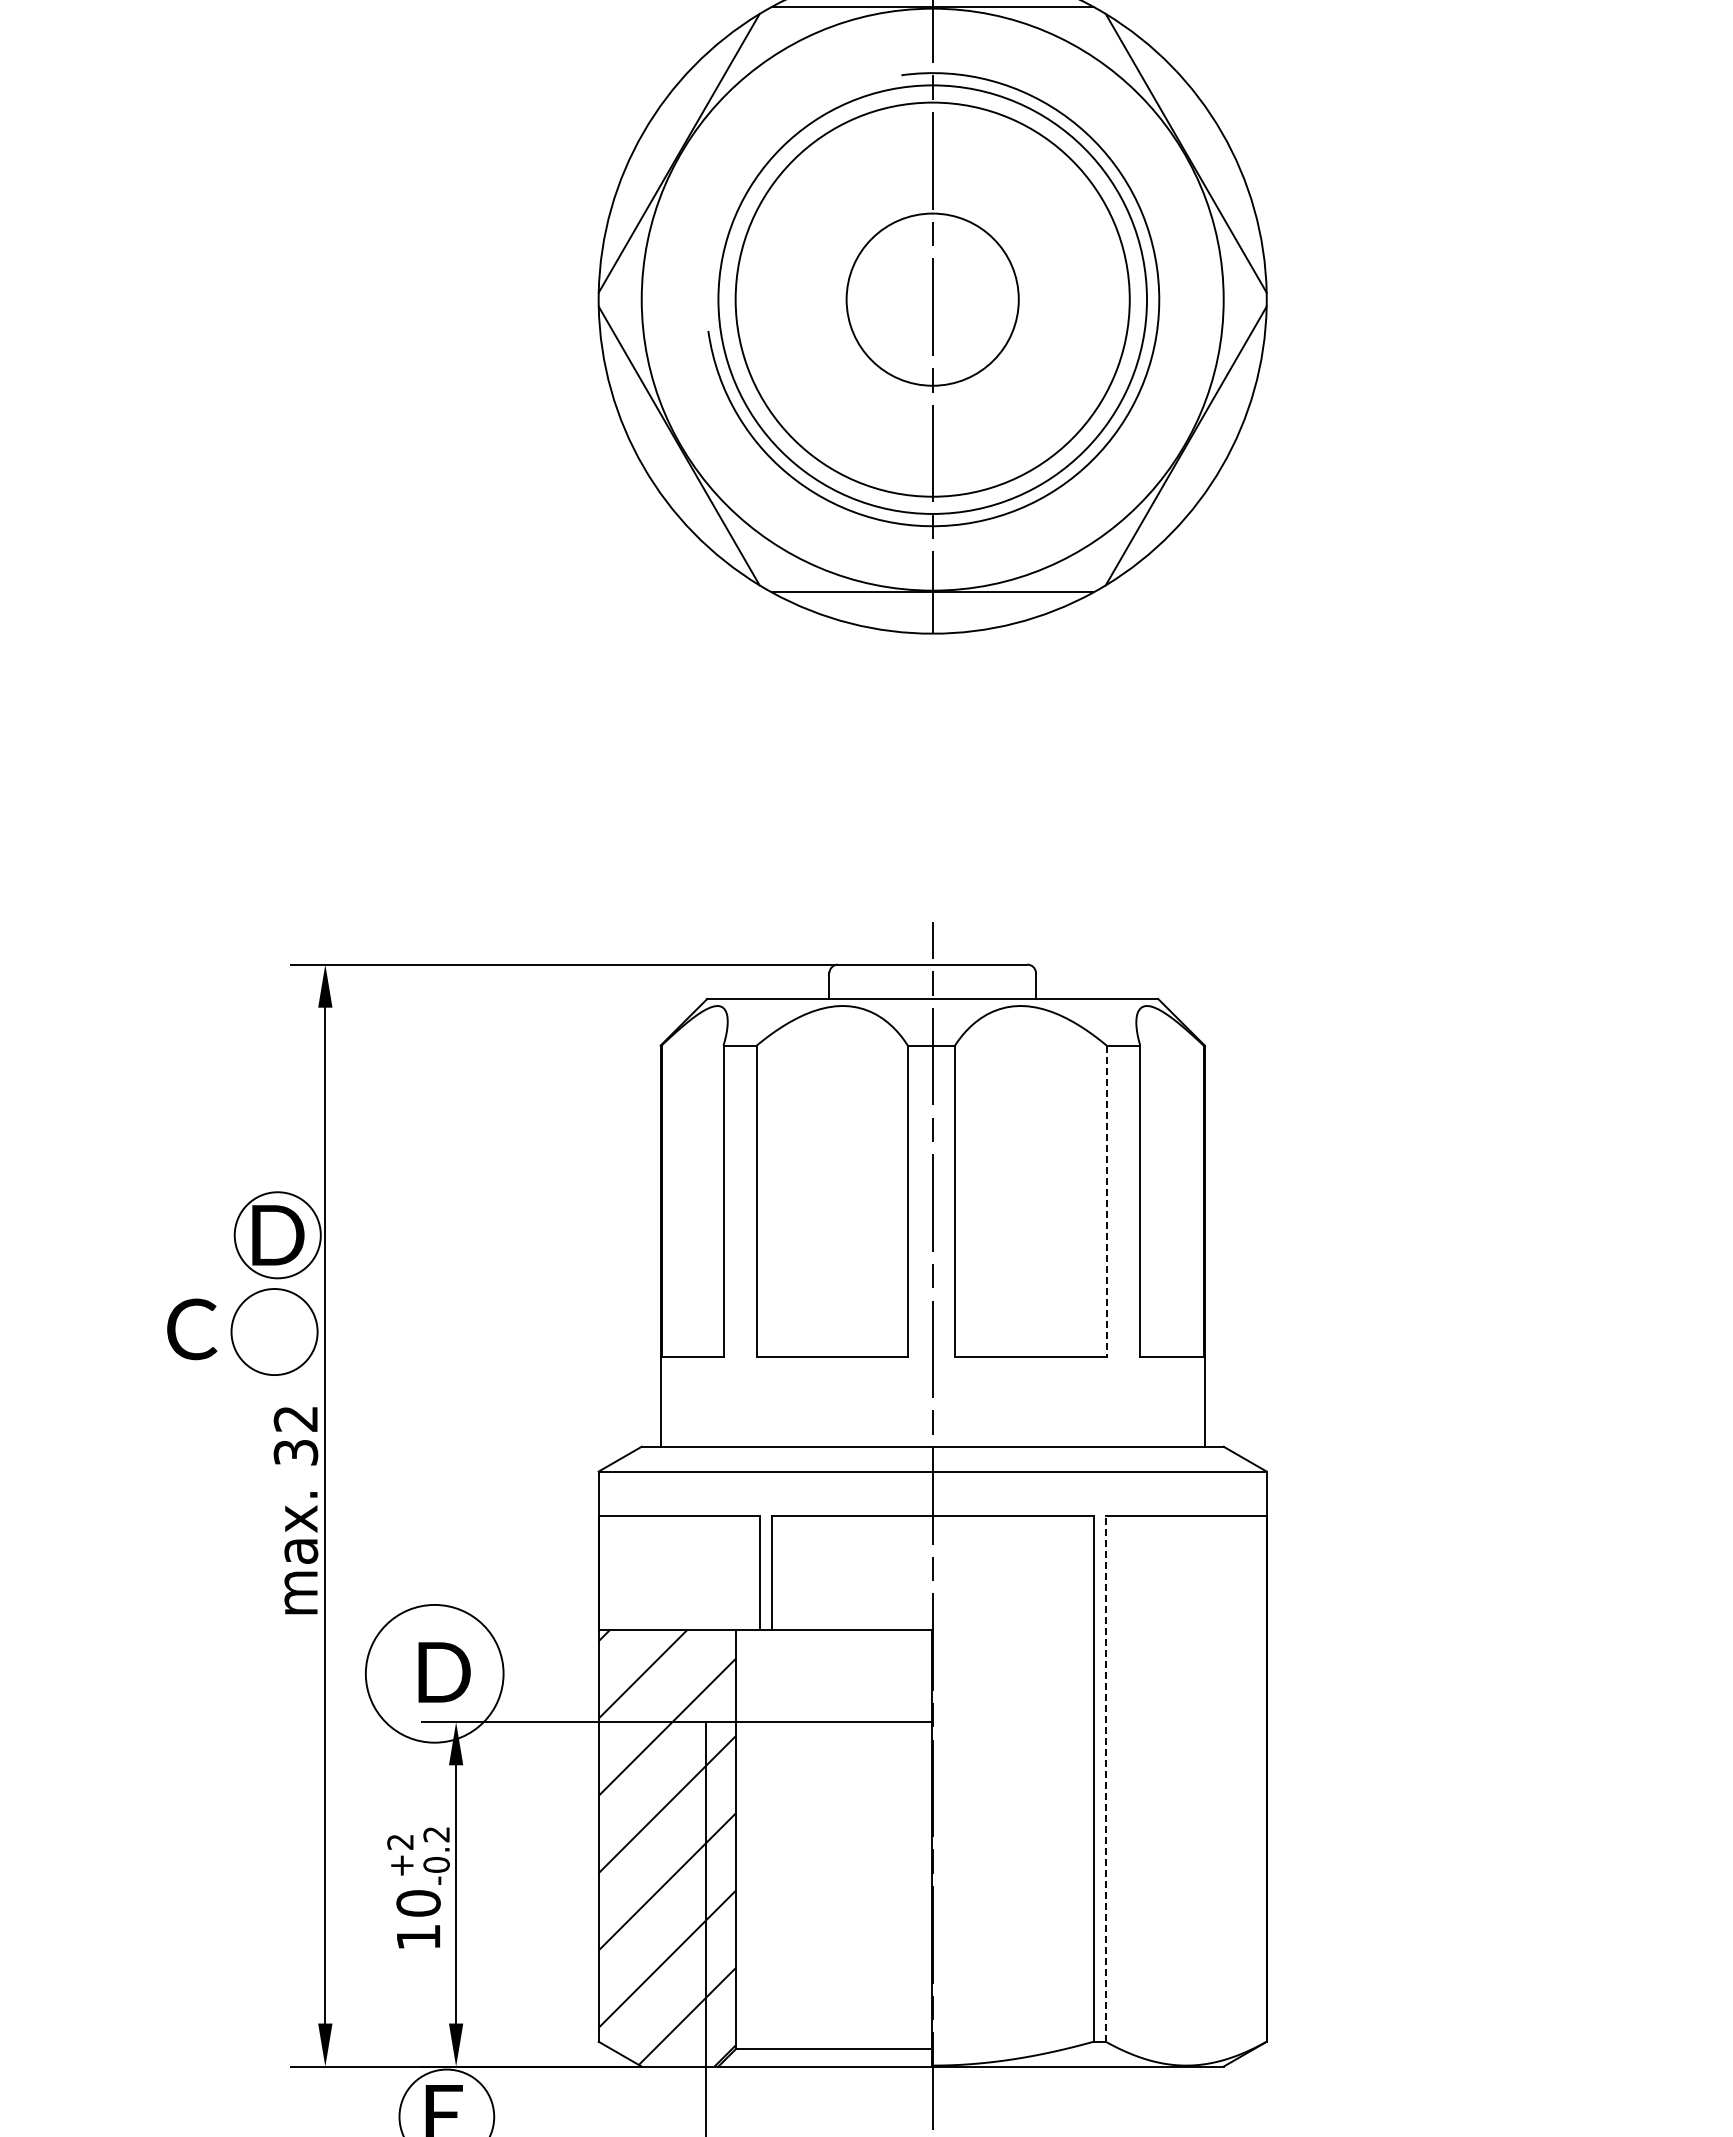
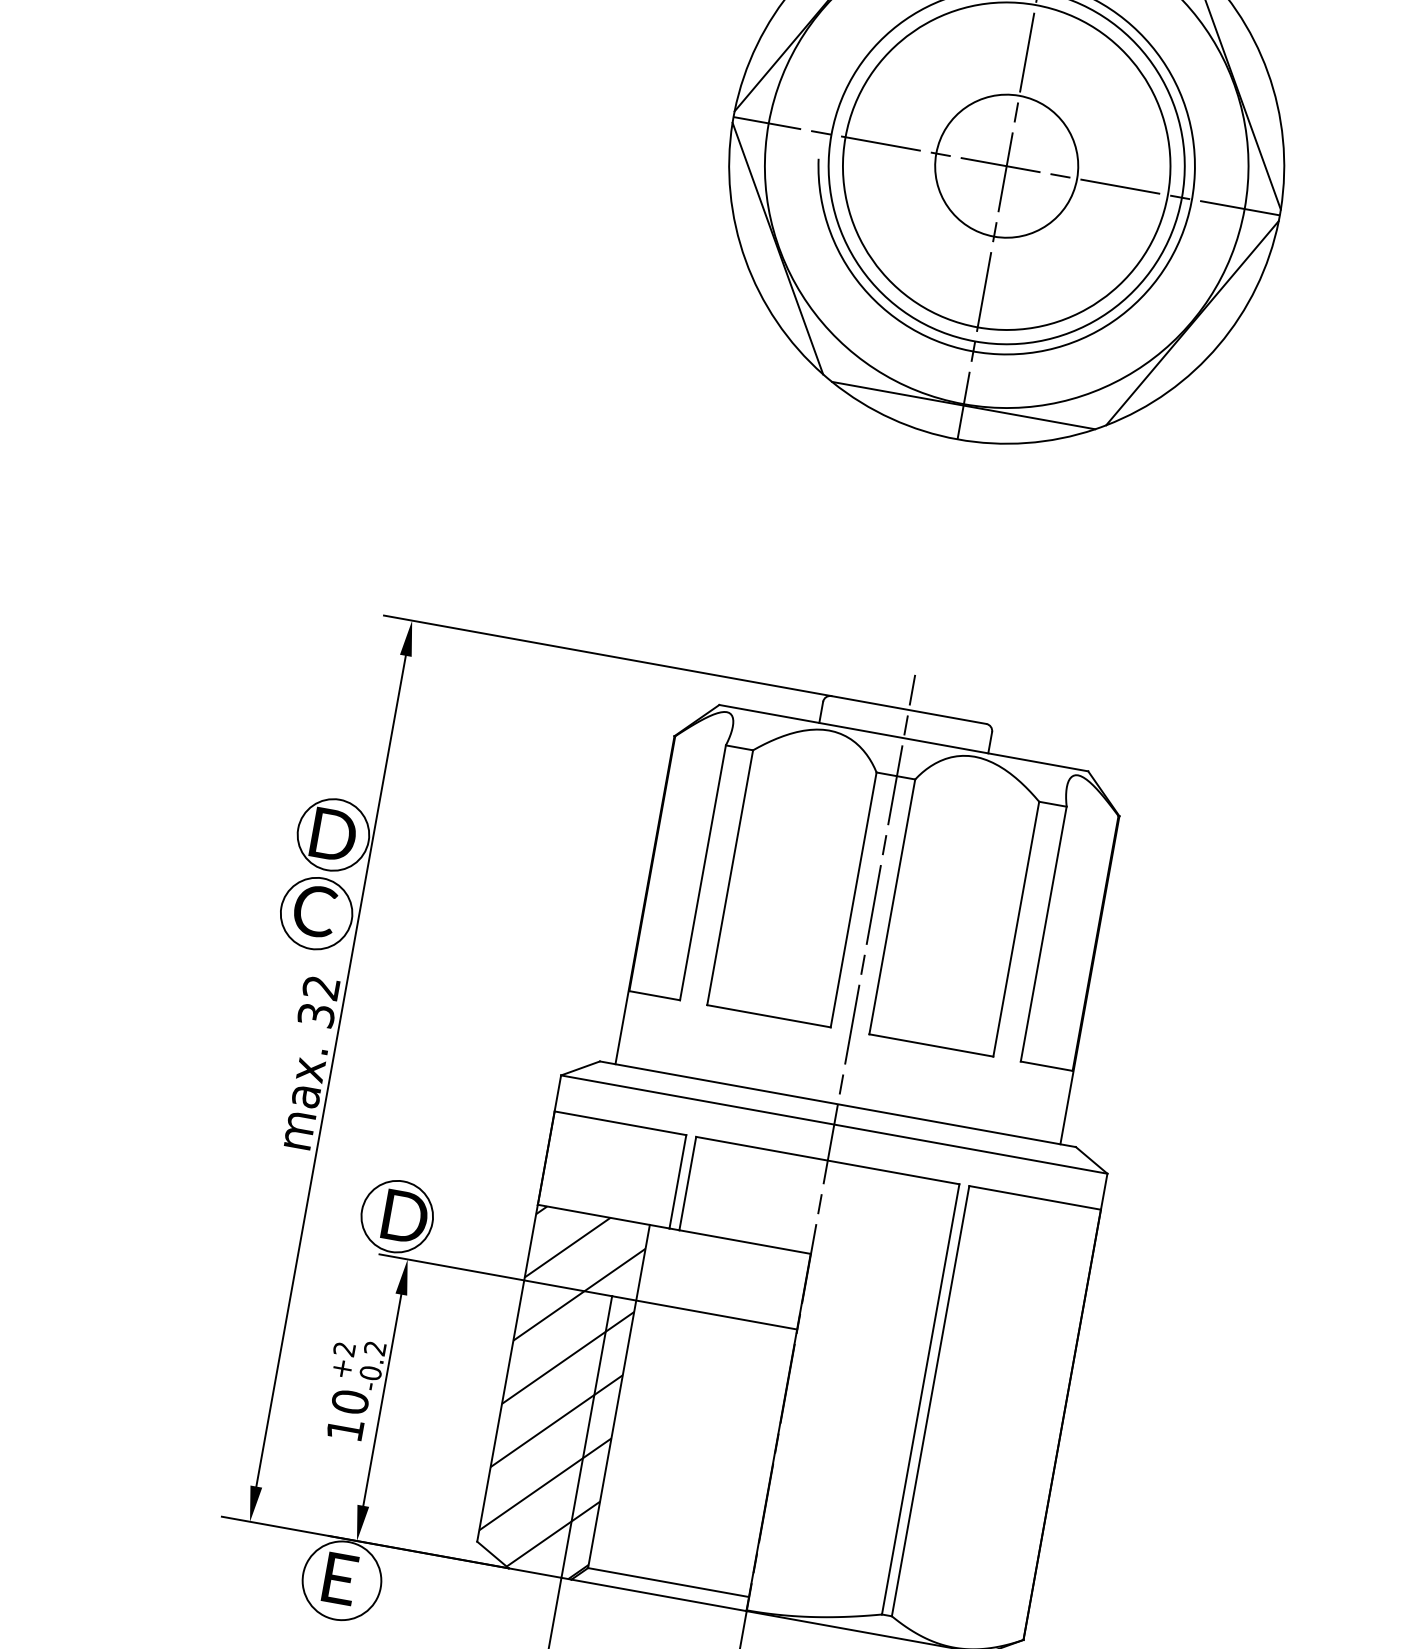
line: (932, 299) -> (1006, 166), added
line: (1106, 1201) -> (1016, 929), dashed -> solid
text: (192, 1329) -> (315, 911), moved
circle: (434, 1673) -> (397, 1216), size x0.62
line: (1105, 1778) -> (930, 1400), dashed -> solid

